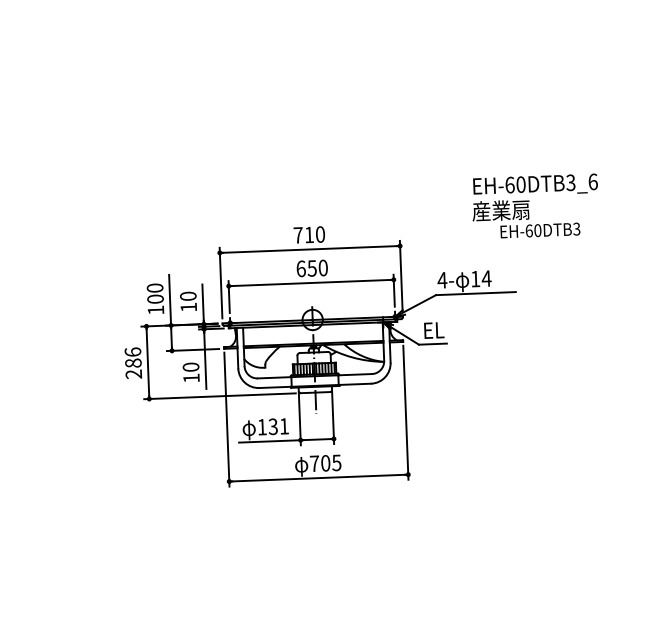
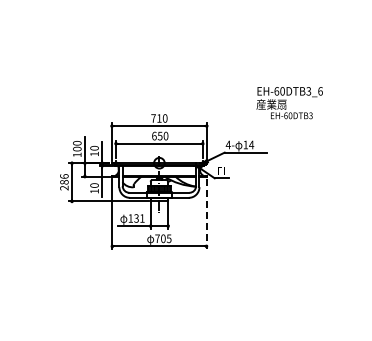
text: (535, 207) -> (289, 103), moved
line: (405, 414) -> (206, 214), solid -> dashed

